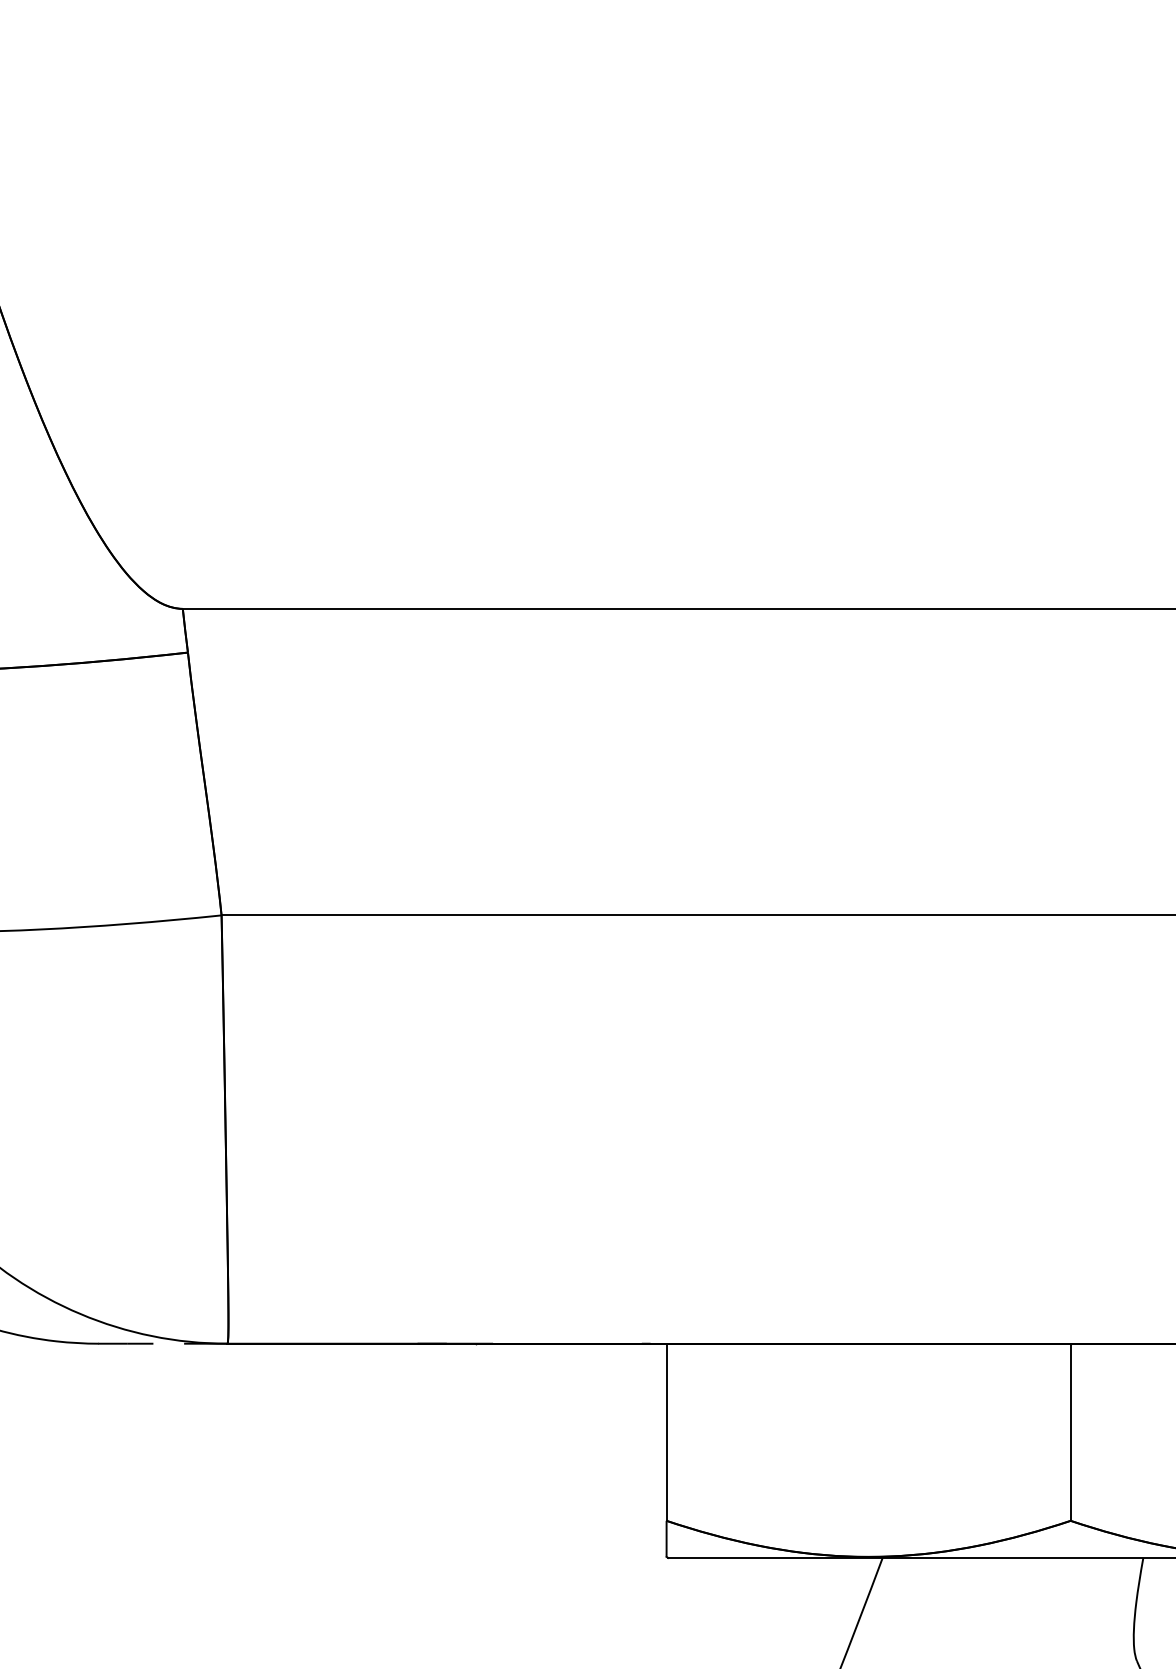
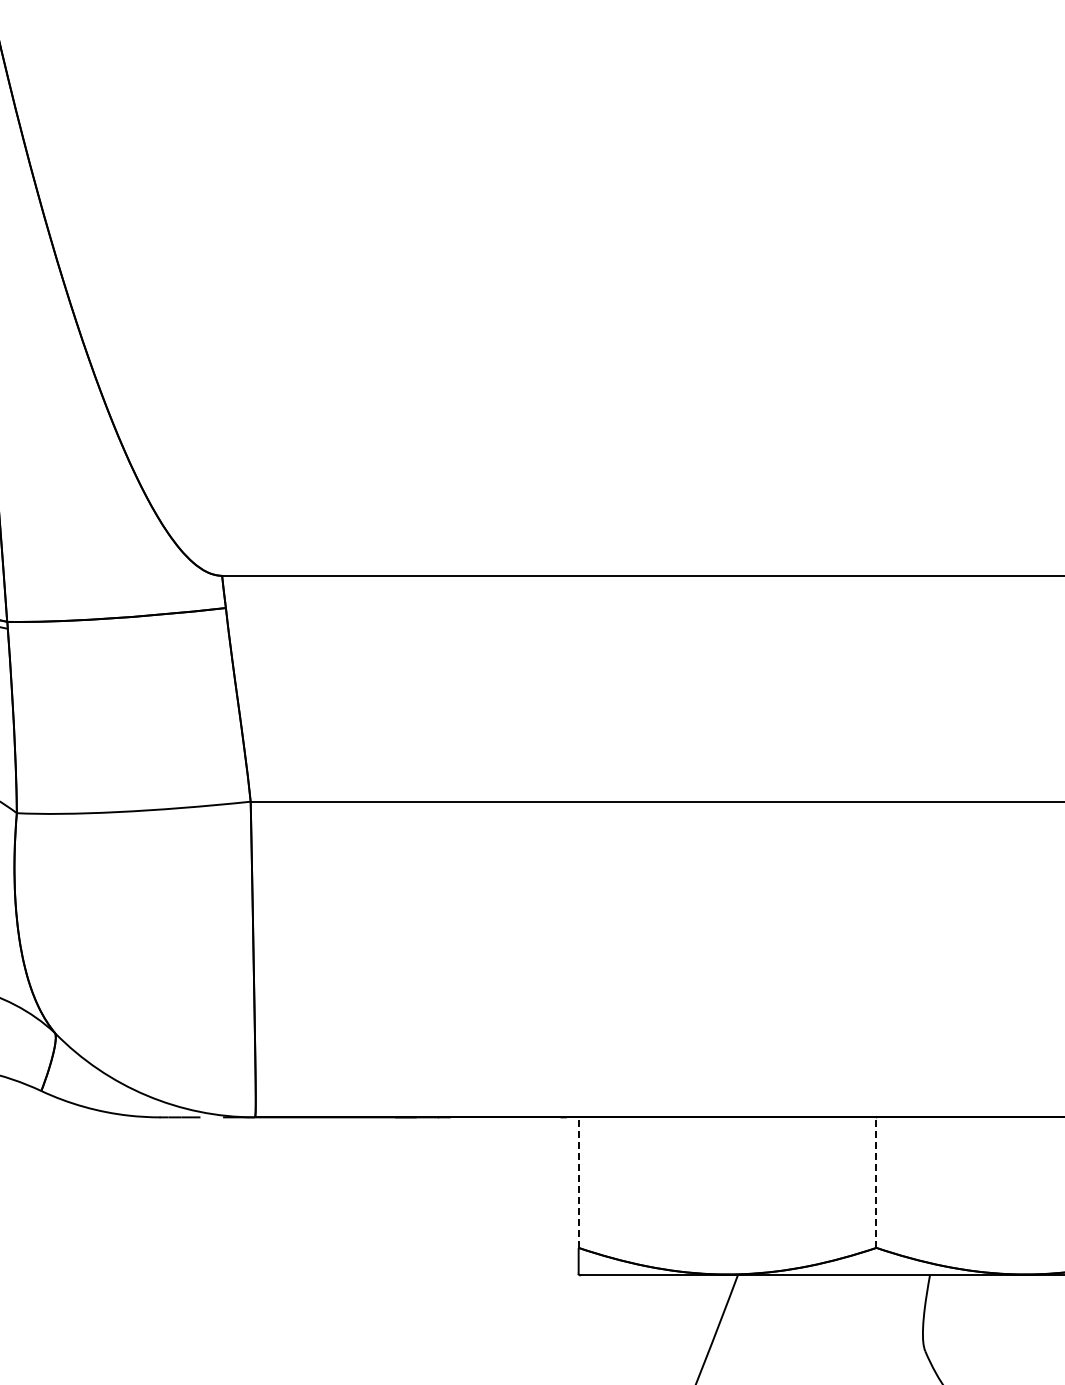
line: (666, 1432) -> (578, 1182), solid -> dashed
line: (1070, 1432) -> (876, 1182), solid -> dashed

